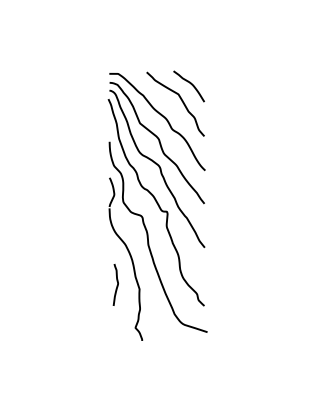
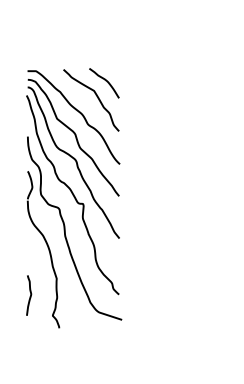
curve: (116, 285) -> (29, 296), moved

